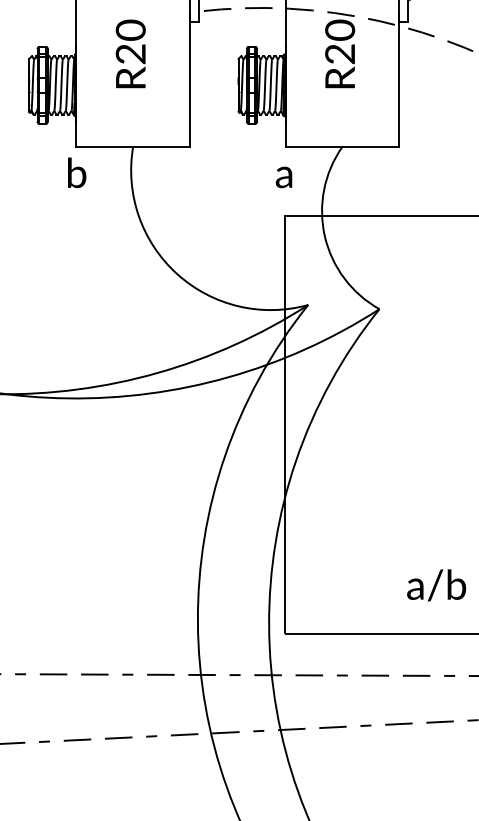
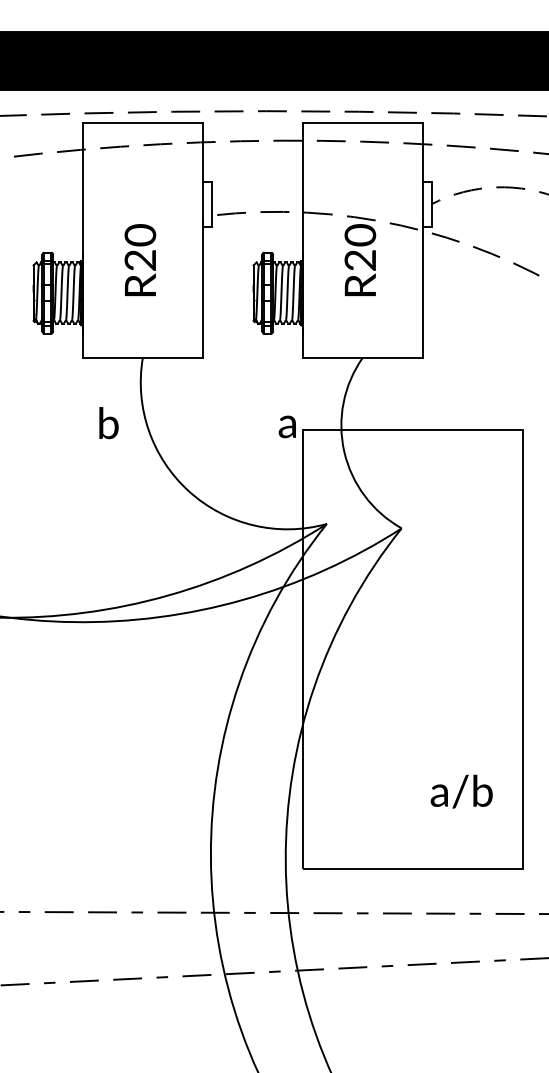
text: (76, 173) -> (108, 423), moved
text: (283, 177) -> (286, 426), moved
text: (436, 585) -> (461, 791), moved

